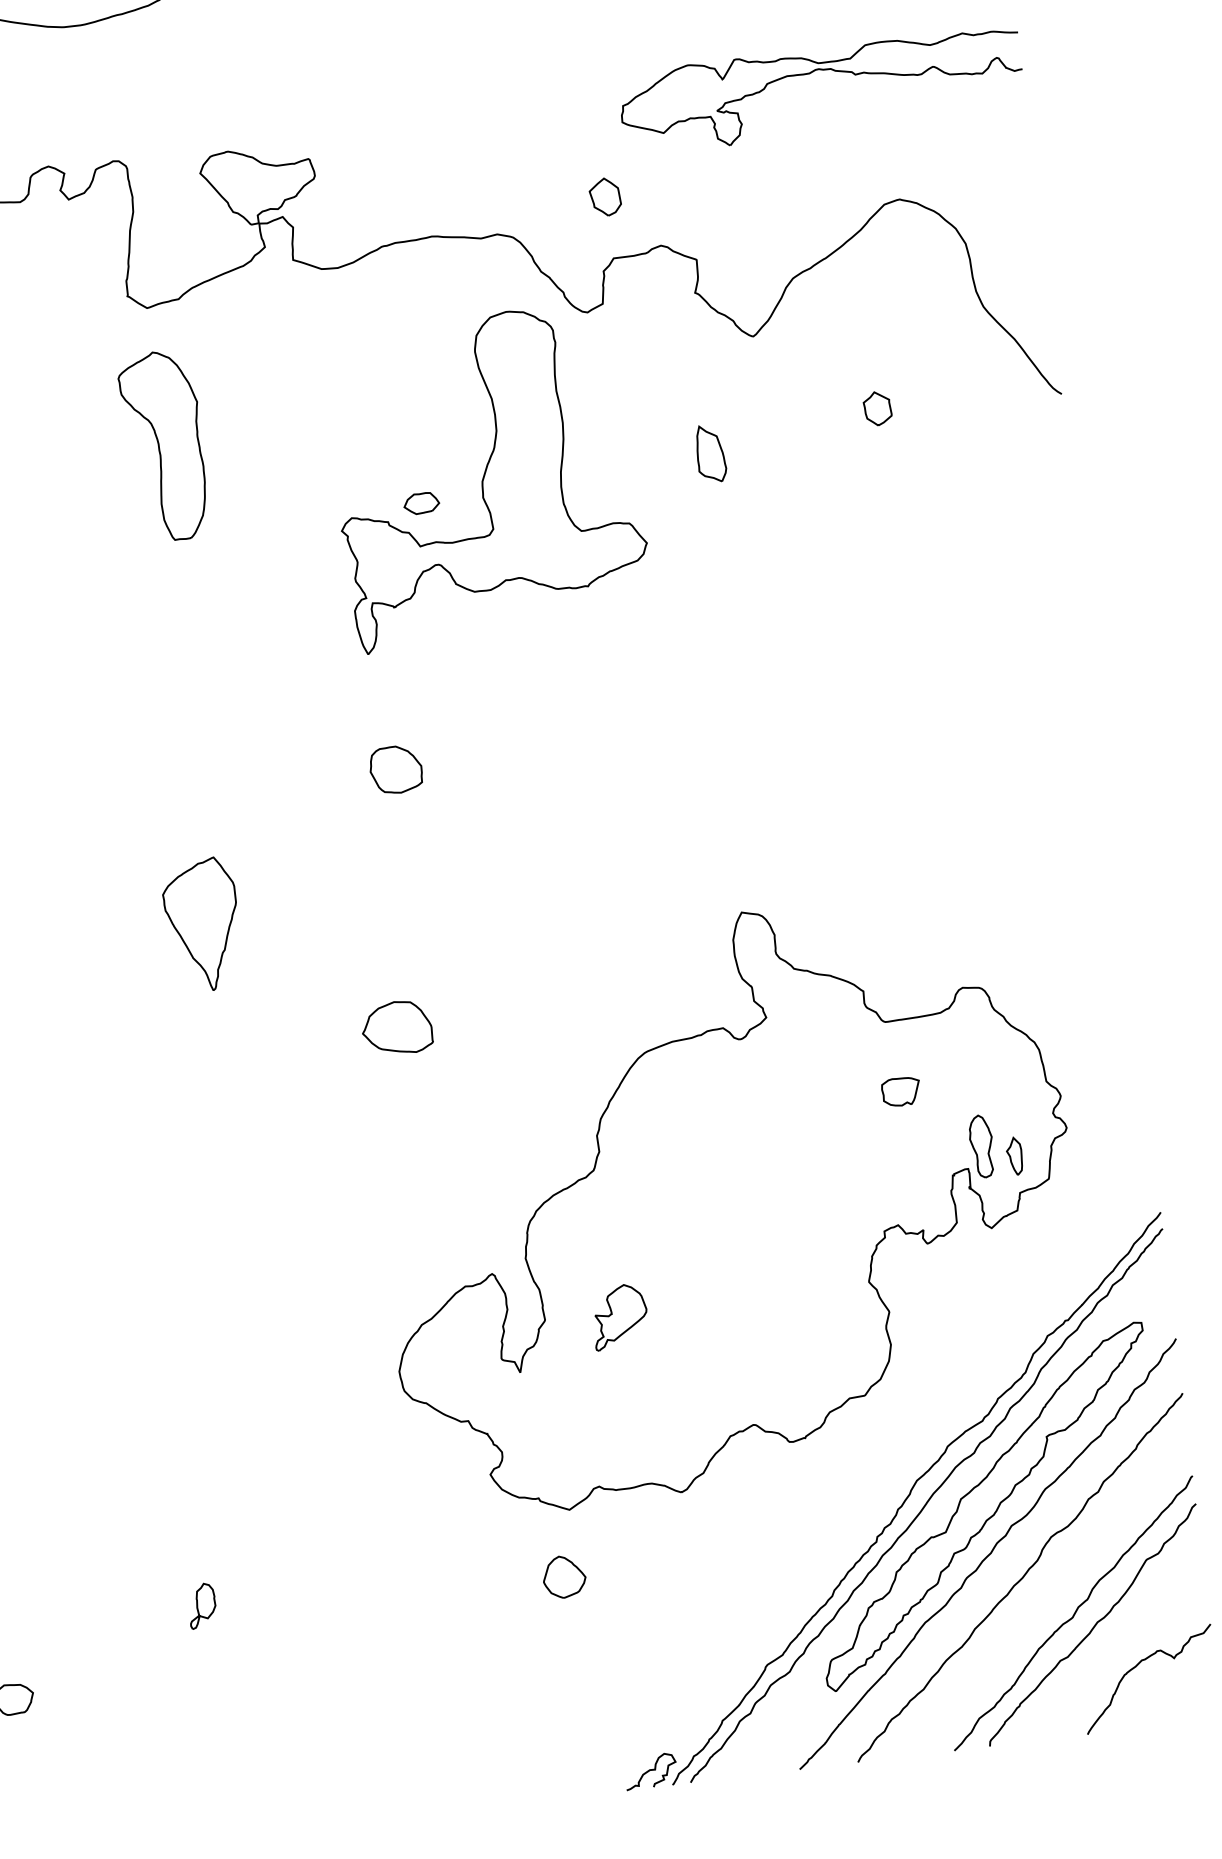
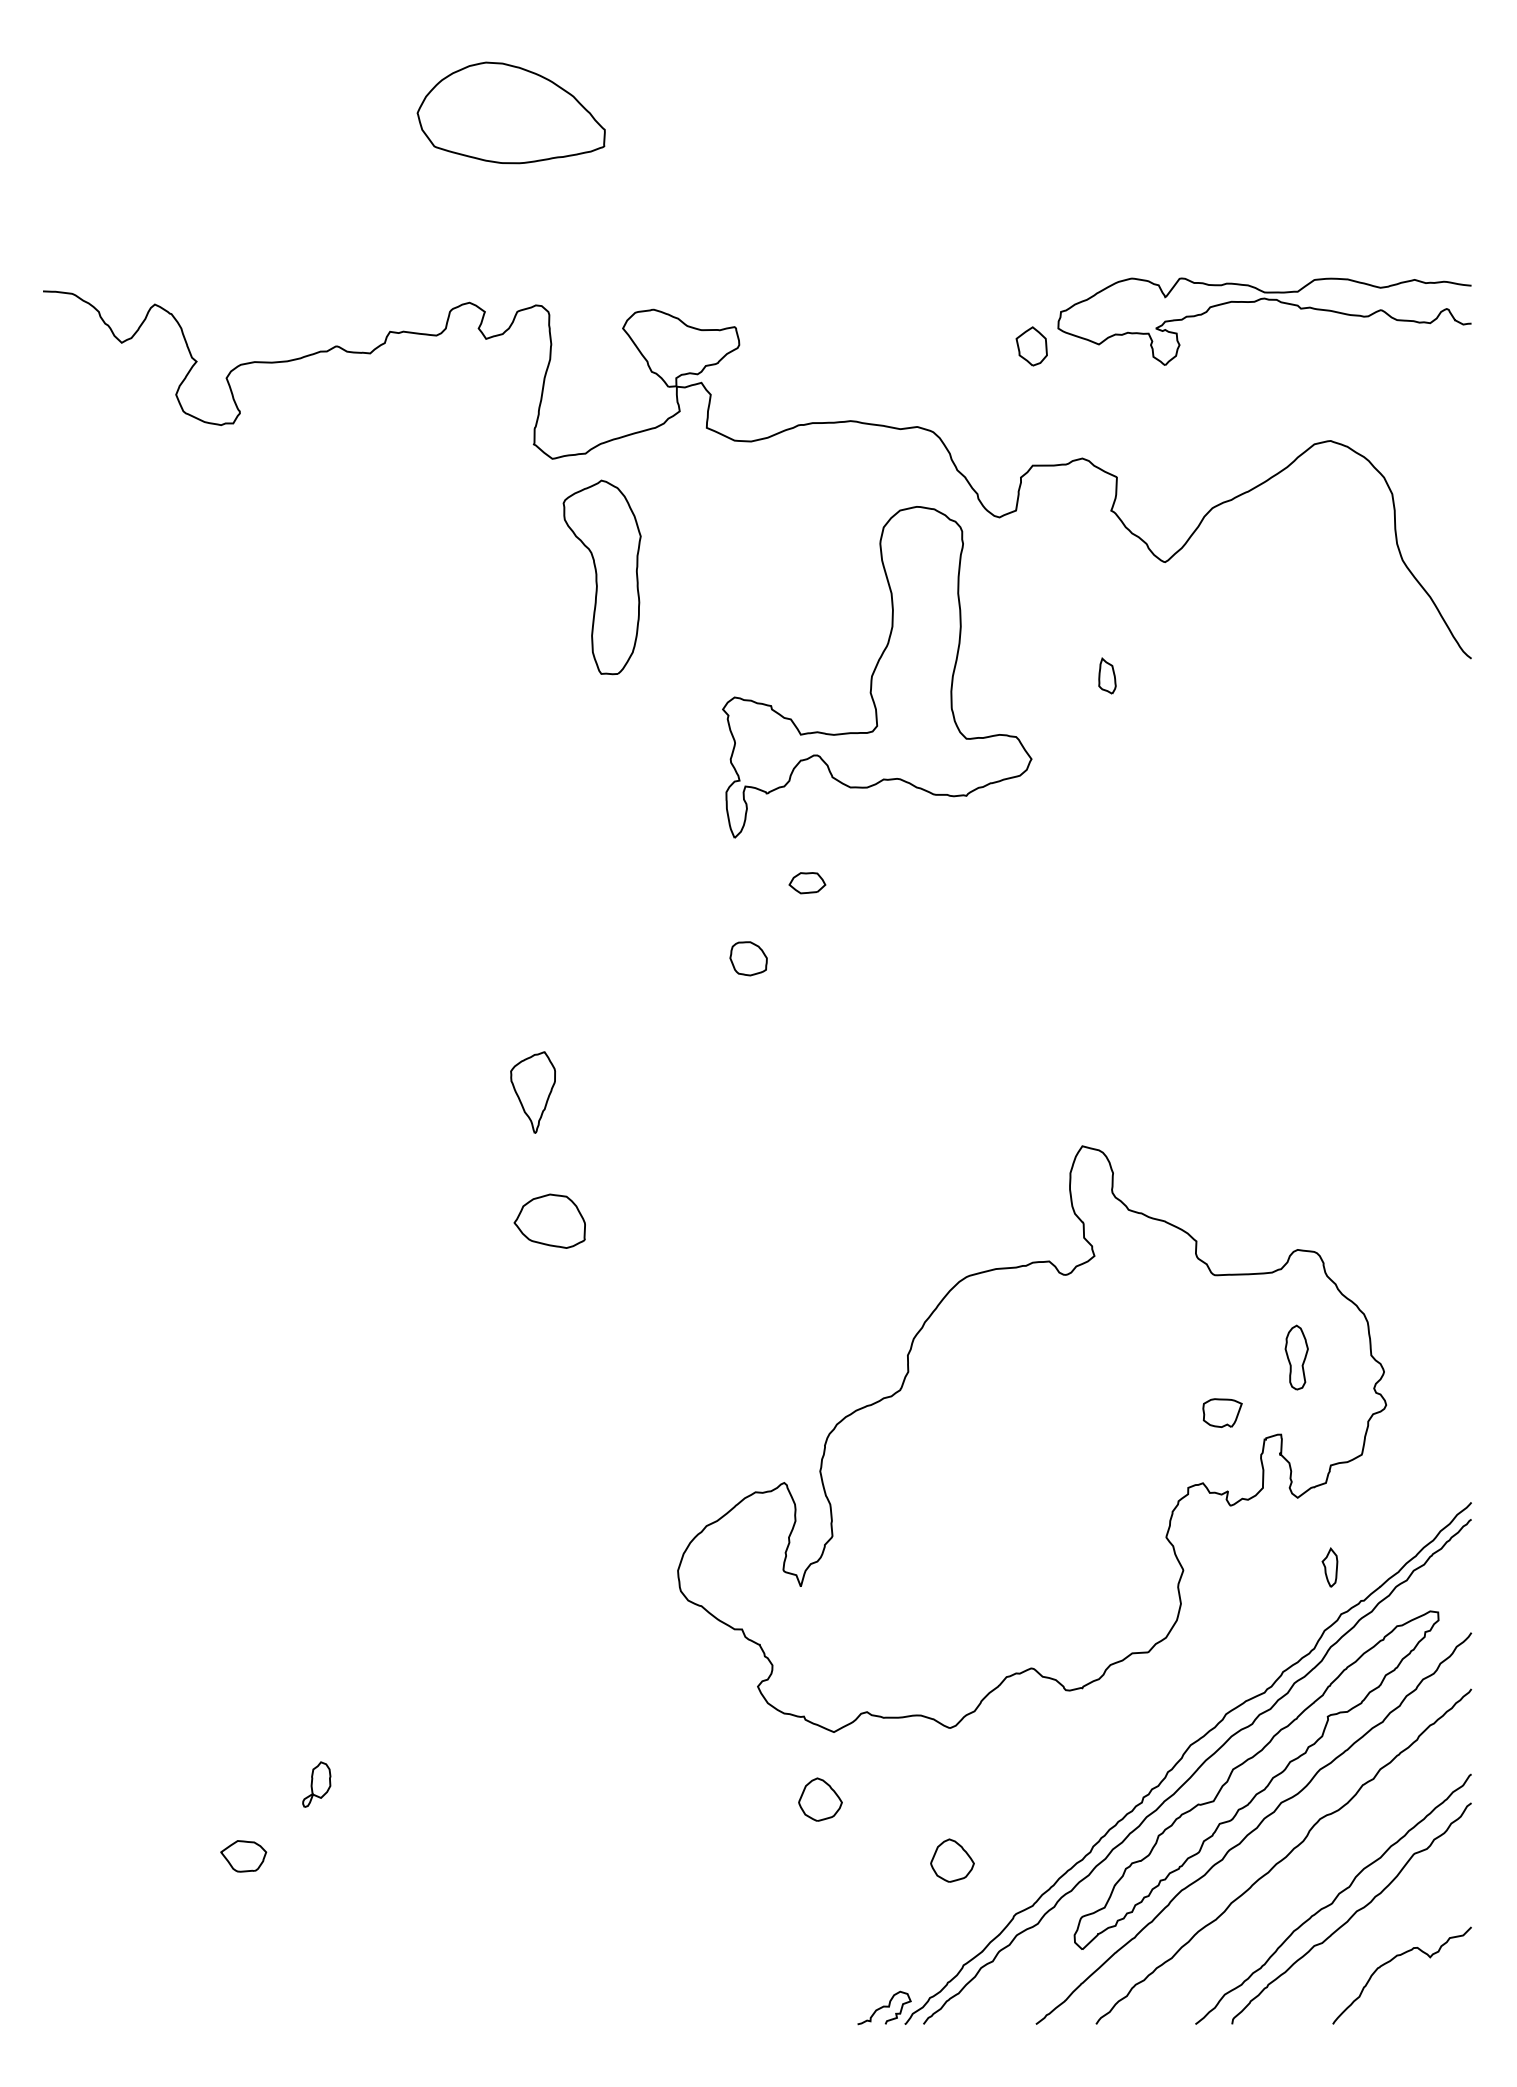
part: (605, 197) -> (1031, 346), moved
part: (877, 408) -> (1282, 650), removed
part: (163, 446) -> (601, 577), moved
part: (710, 453) -> (1107, 675), size x0.6
part: (421, 503) -> (807, 883), moved
part: (395, 769) -> (748, 958), size x0.7
part: (202, 924) -> (532, 1092), size x0.6
part: (396, 1027) -> (549, 1220), moved
part: (901, 1091) -> (1222, 1412), moved
part: (981, 1146) -> (1296, 1357), moved
part: (1014, 1156) -> (1329, 1567), moved
part: (619, 1316) -> (908, 1541), removed
part: (201, 1605) -> (316, 1784), moved
part: (699, 1620) -> (952, 1860), added

